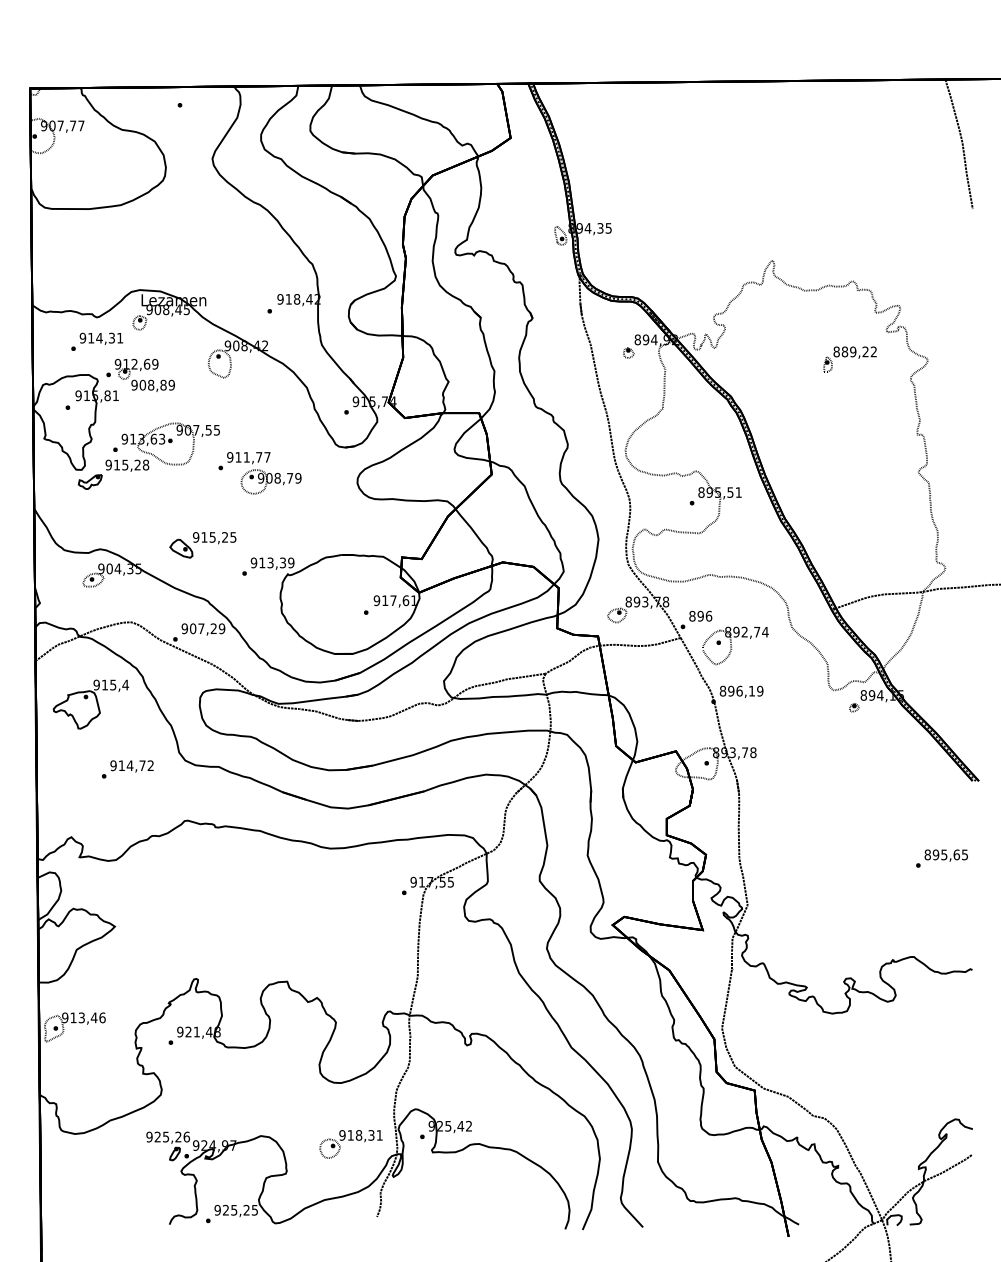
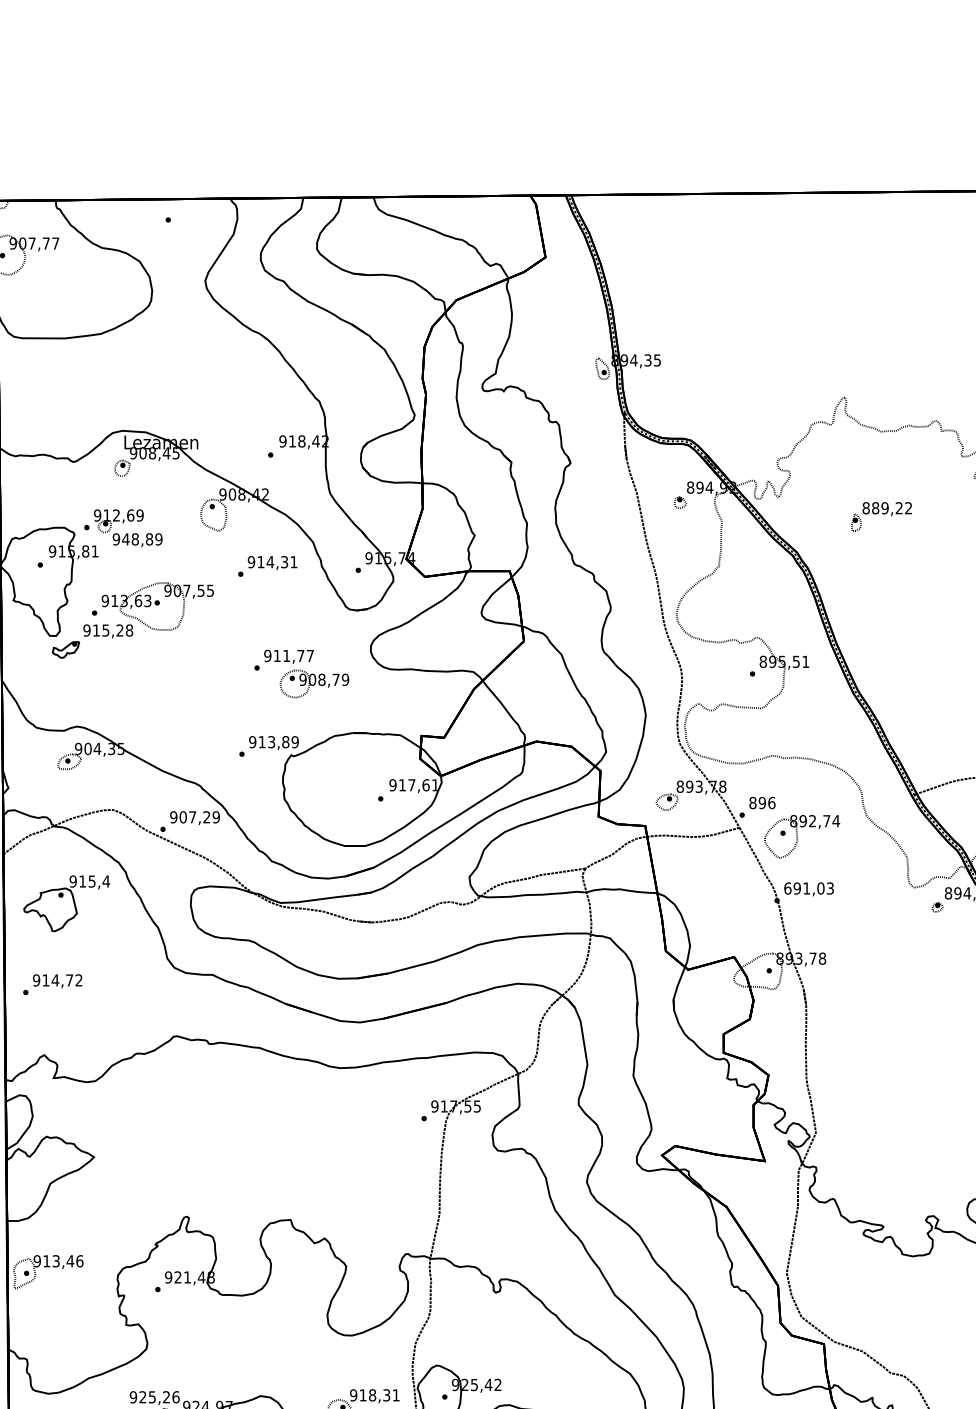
text: (97, 341) -> (268, 565), moved
part: (849, 359) -> (880, 516), moved
text: (142, 384) -> (125, 538), 908,89 -> 948,89
part: (259, 473) -> (301, 674), moved
part: (202, 545) -> (193, 722), removed
text: (282, 562) -> (285, 741), 913,39 -> 913,89
text: (741, 690) -> (808, 887), 896,19 -> 691,03
text: (127, 769) -> (52, 984), moved

